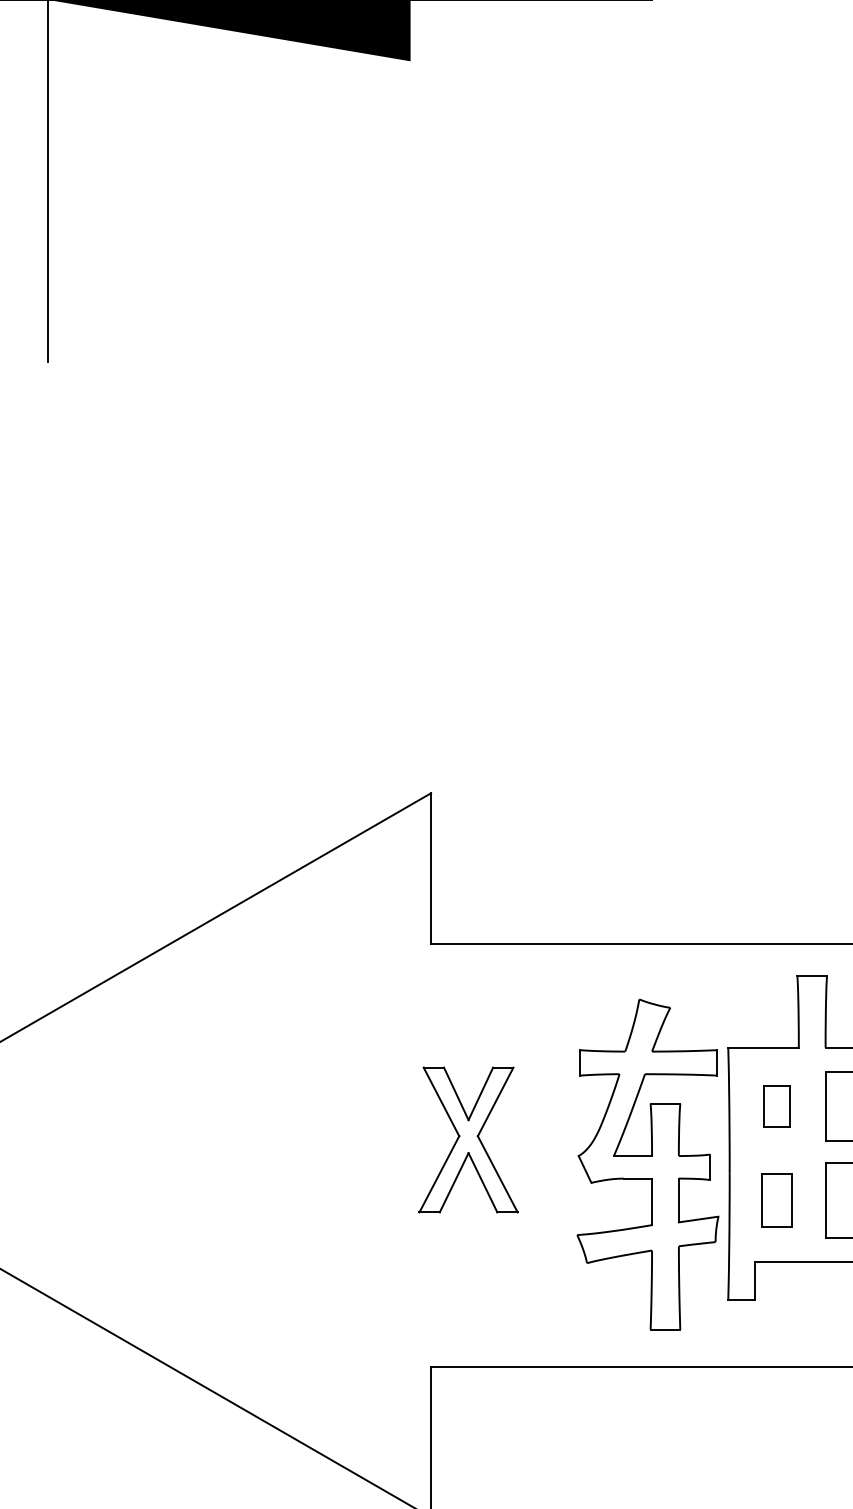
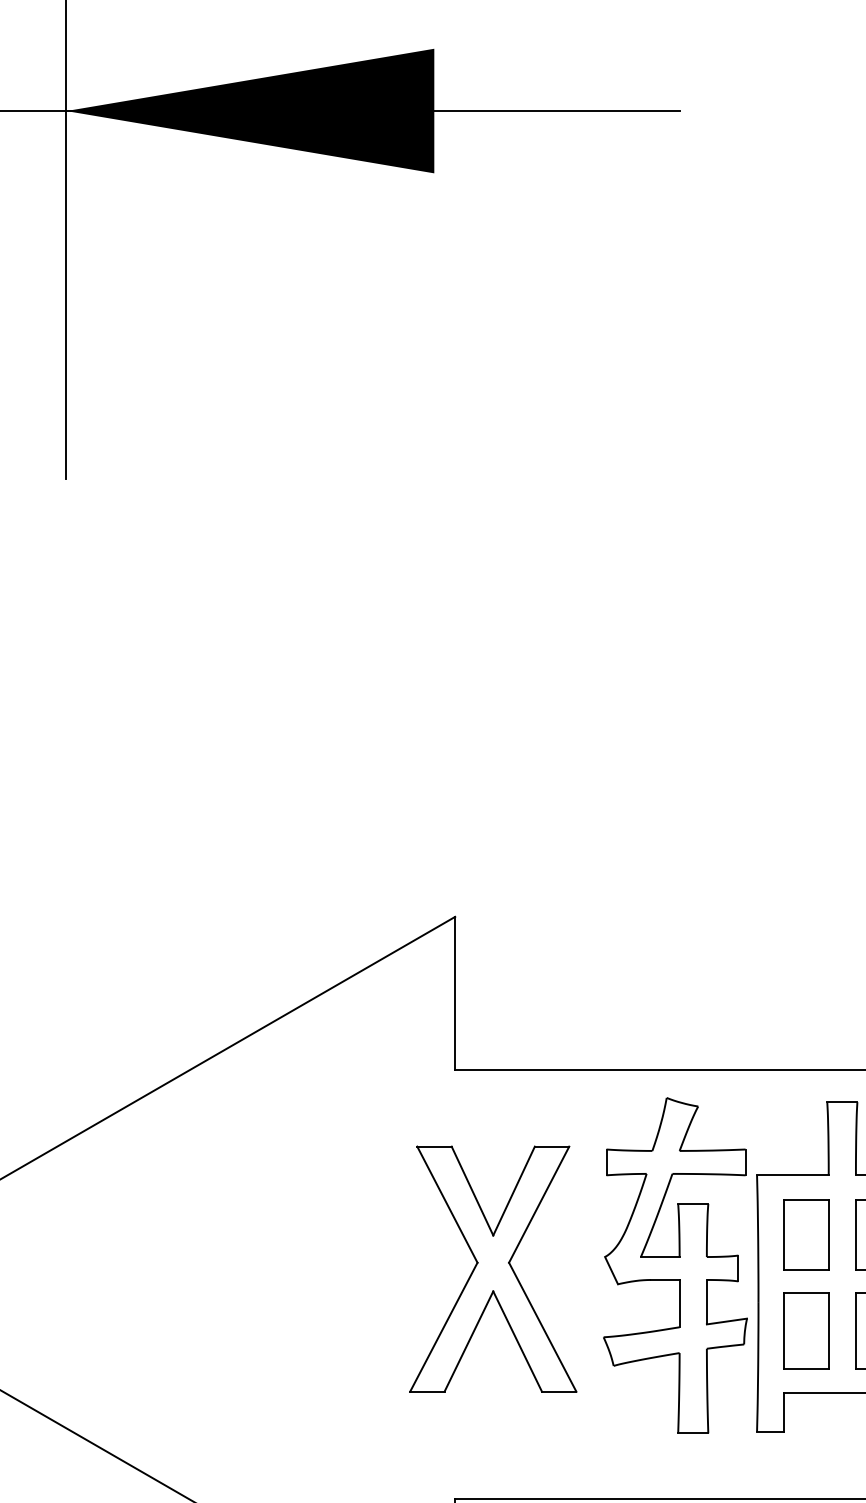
part: (776, 1106) -> (806, 1235), size x1.67
part: (468, 1139) -> (493, 1268), size x1.67
part: (647, 1164) -> (674, 1265), moved
part: (776, 1200) -> (806, 1330), size x1.43

